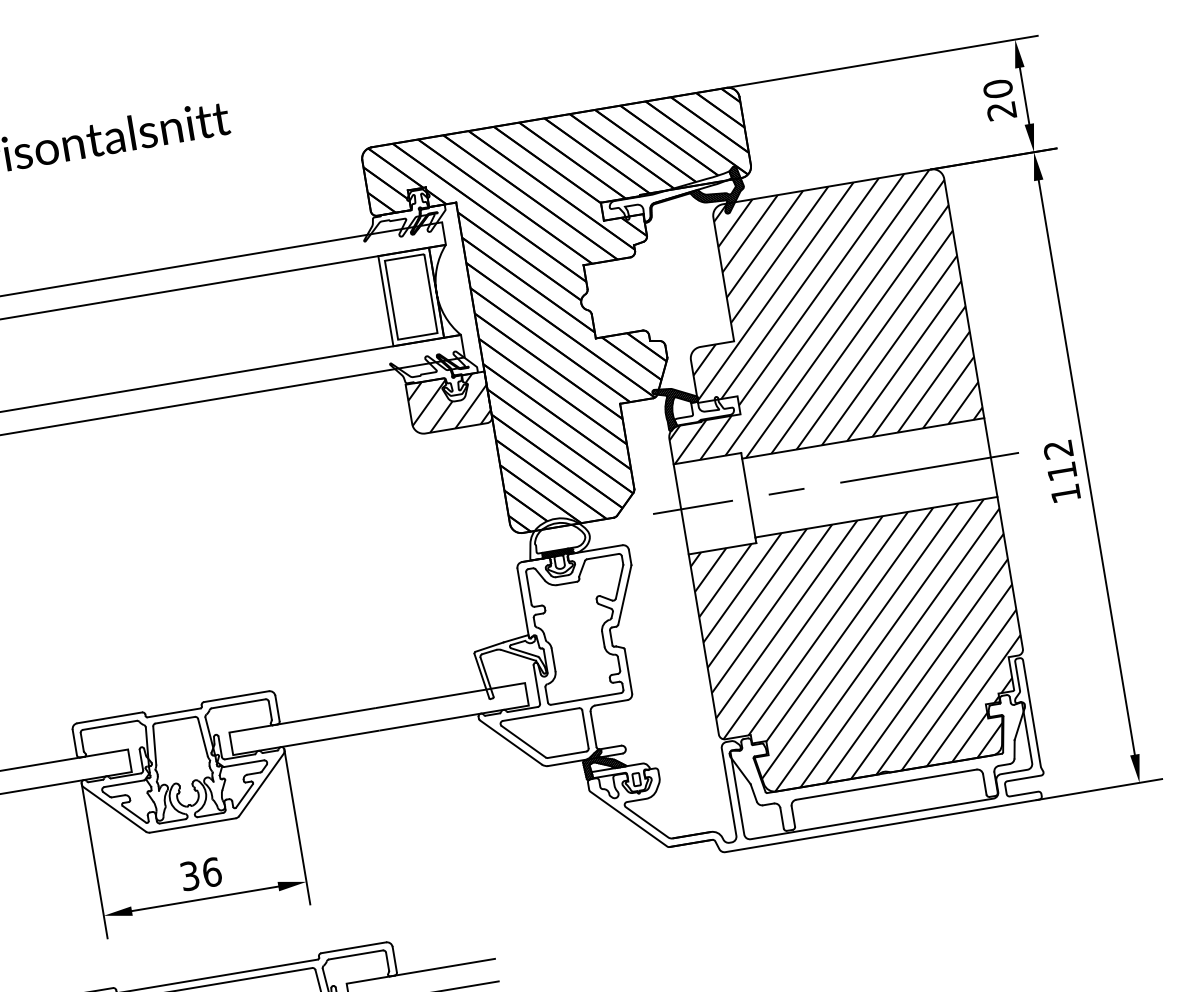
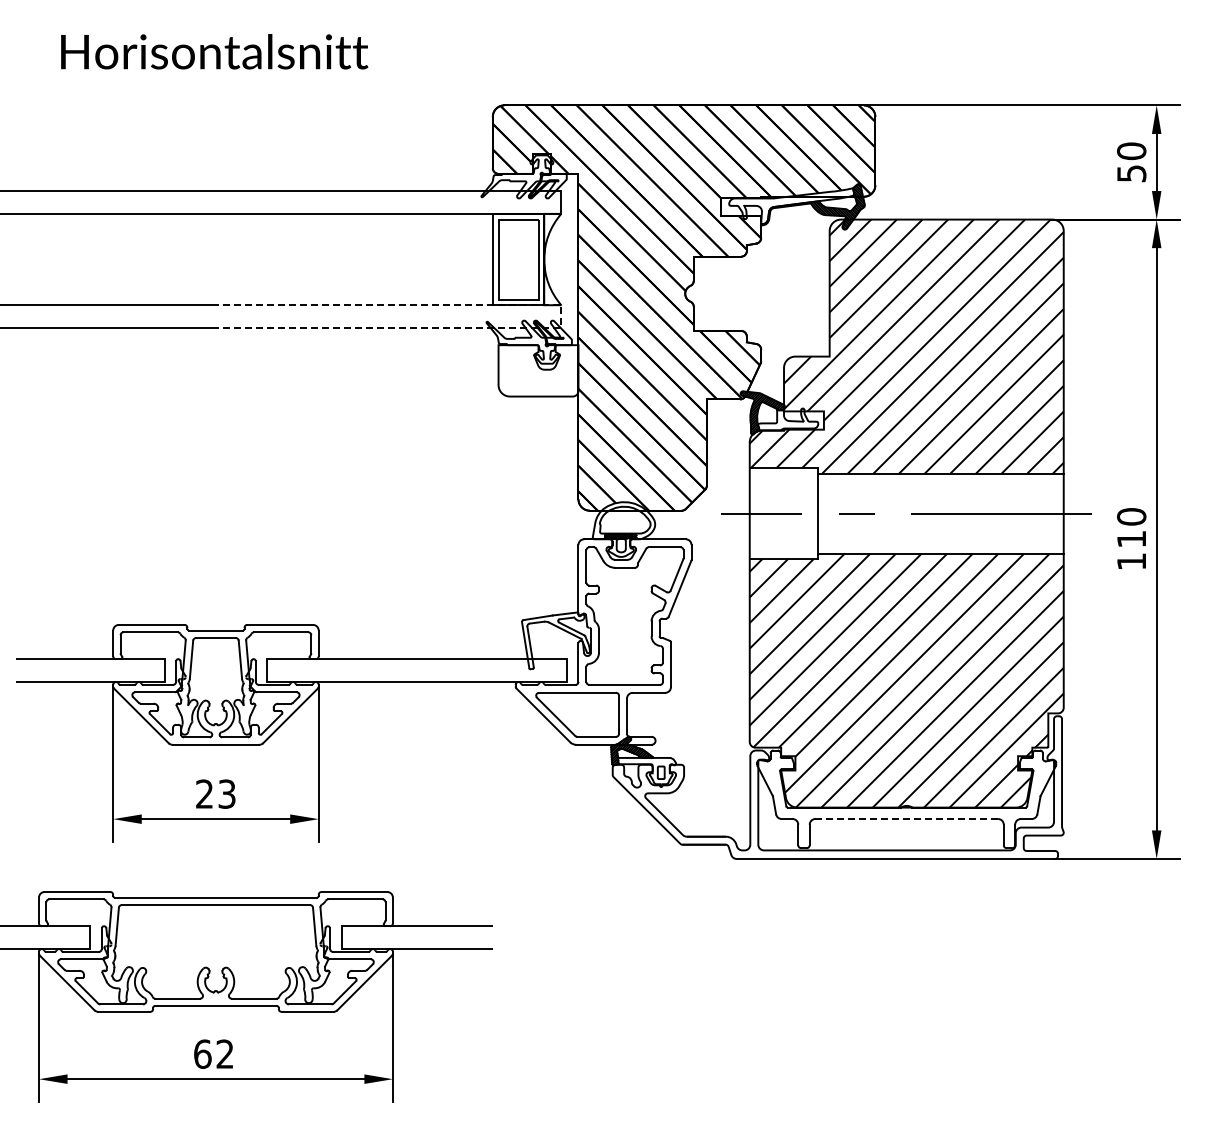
text: (1001, 110) -> (1131, 173), 20 -> 50
line: (463, 347) -> (561, 317), solid -> dashed
hatch: (449, 403) -> (538, 370), removed
text: (1058, 449) -> (1131, 516), 112 -> 110
line: (886, 785) -> (906, 819), solid -> dashed
text: (201, 873) -> (216, 793), 36 -> 23

